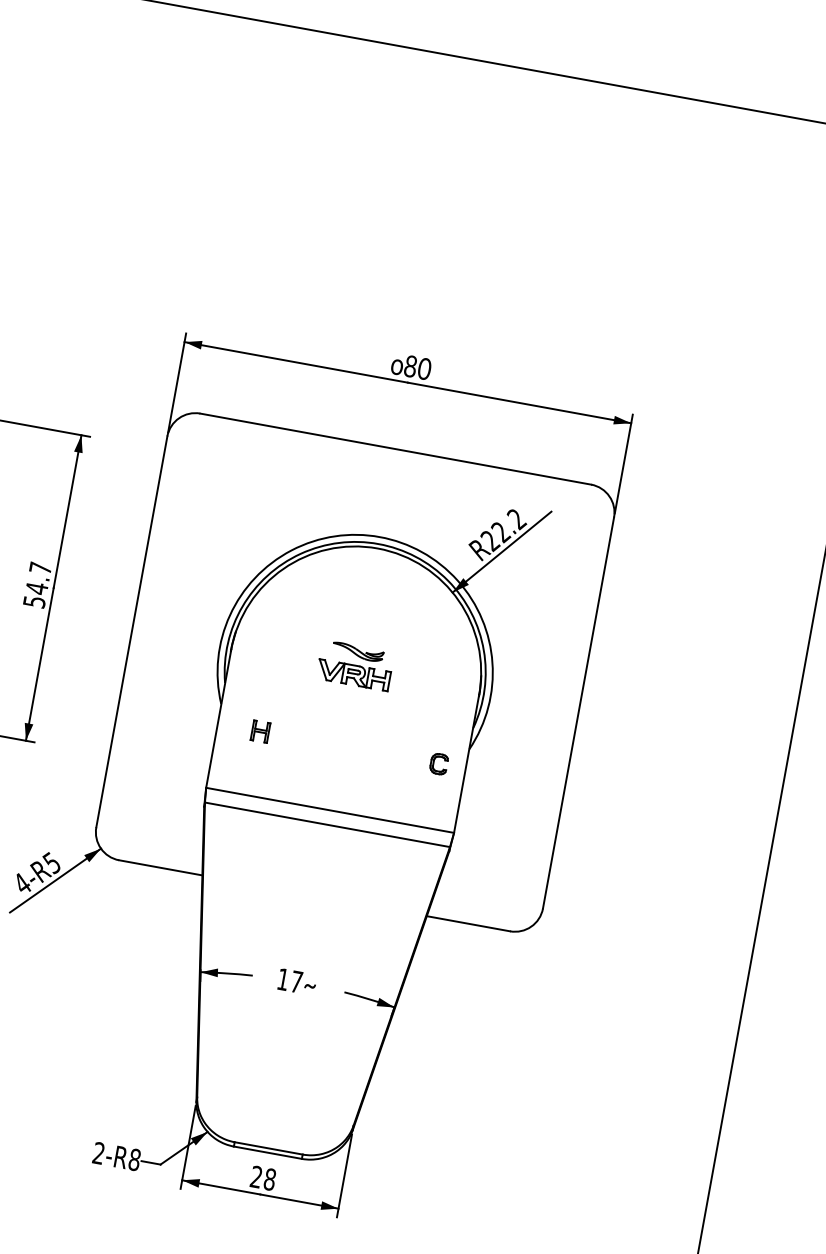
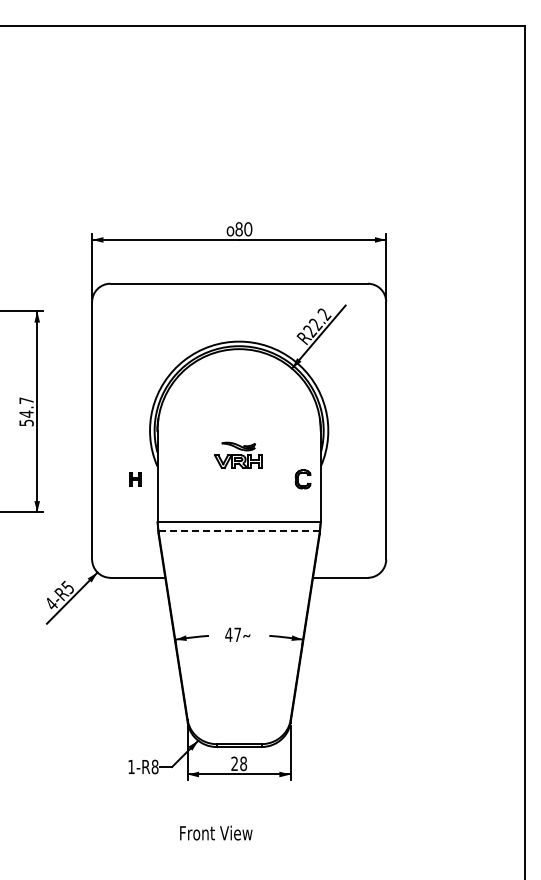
part: (355, 664) -> (238, 454), moved
part: (260, 731) -> (135, 479), moved
part: (439, 764) -> (303, 479), size x1.4
line: (327, 825) -> (239, 531), solid -> dashed
text: (282, 978) -> (228, 634), 17 -> 47
text: (99, 1152) -> (131, 766), 2-R8 -> 1-R8

